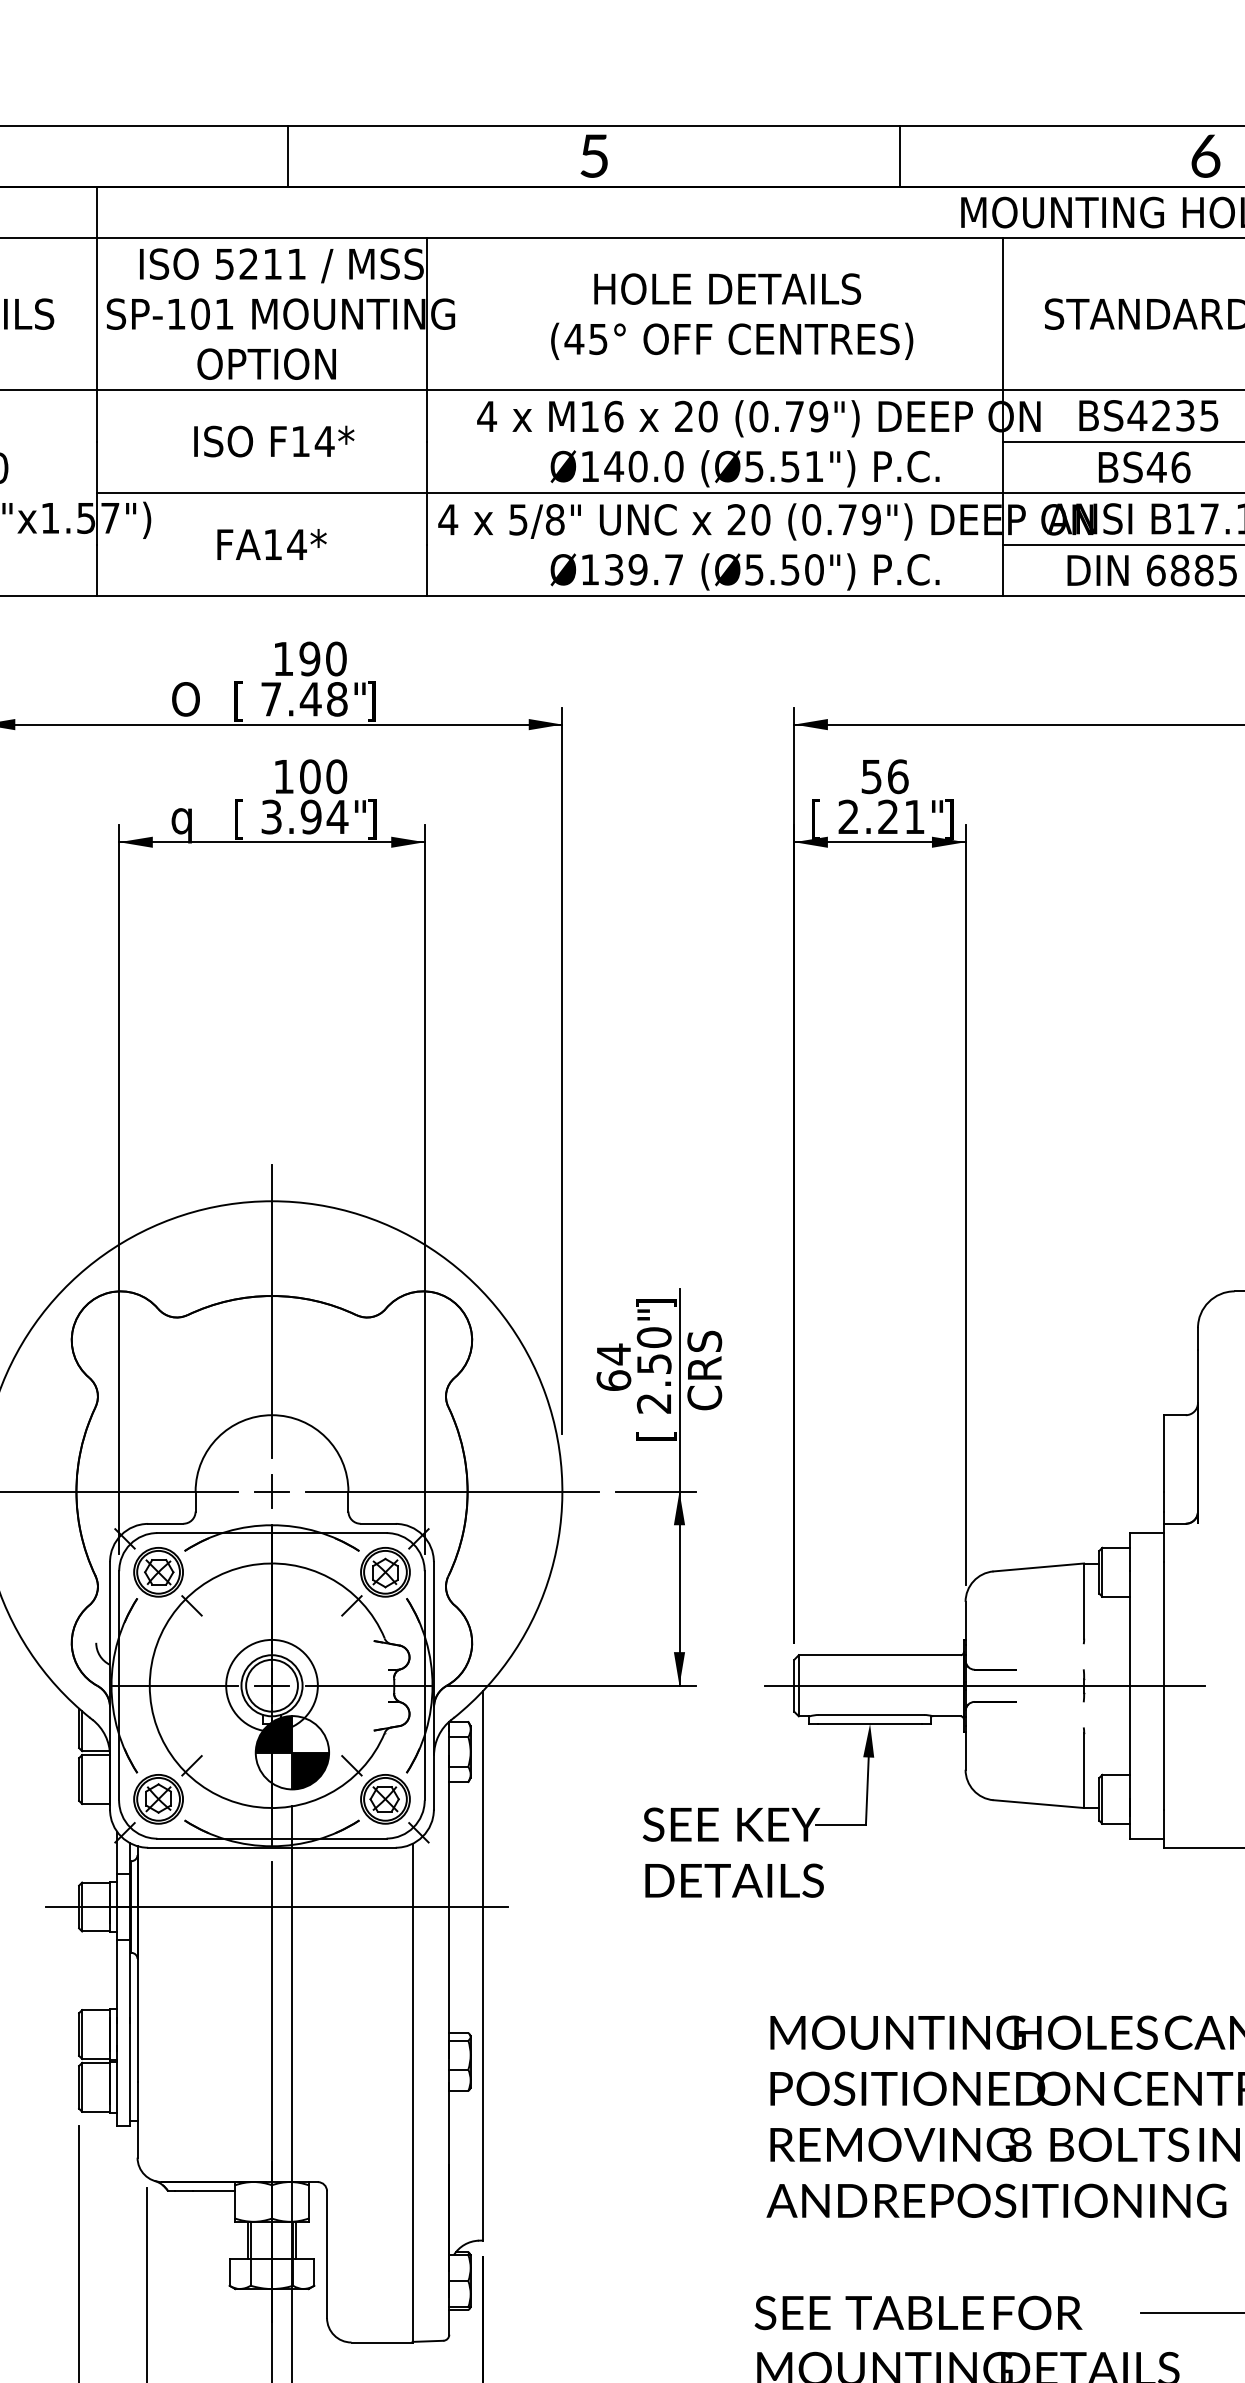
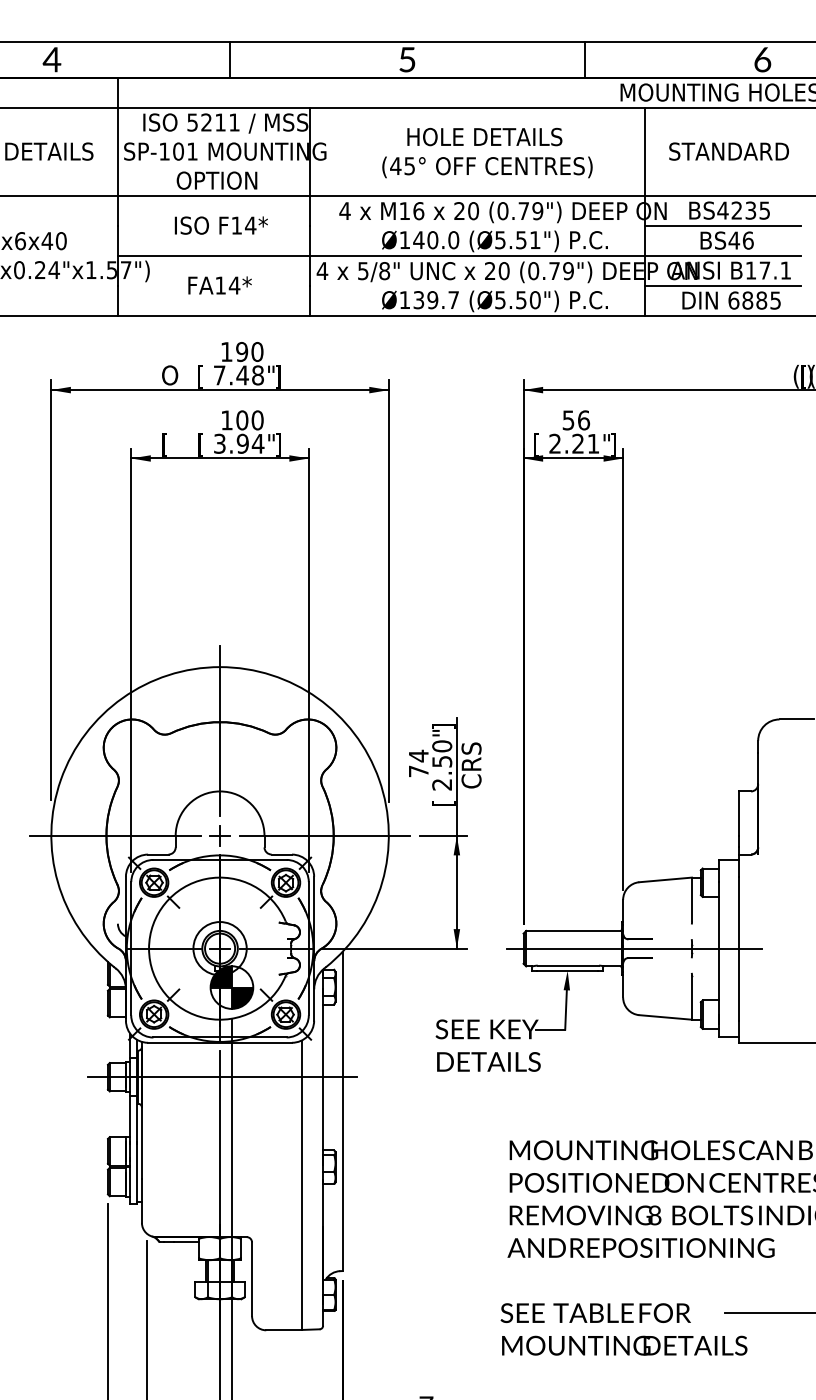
text: (181, 821) -> (167, 446), q -> [
text: (613, 1380) -> (418, 771), 64 -> 74

